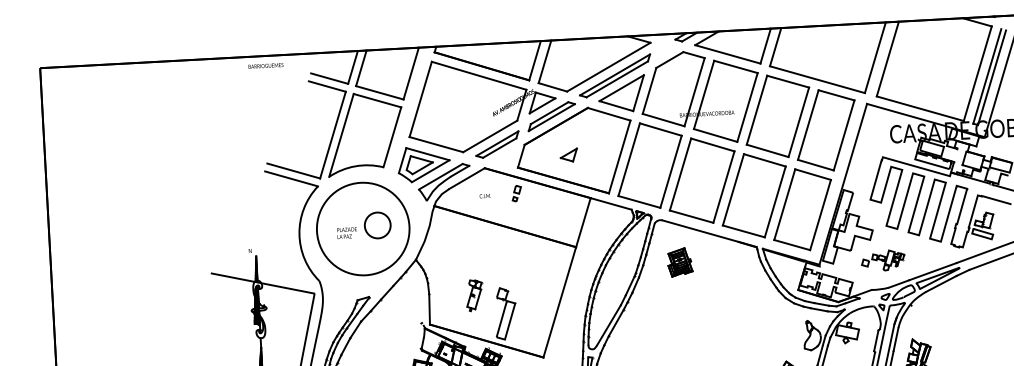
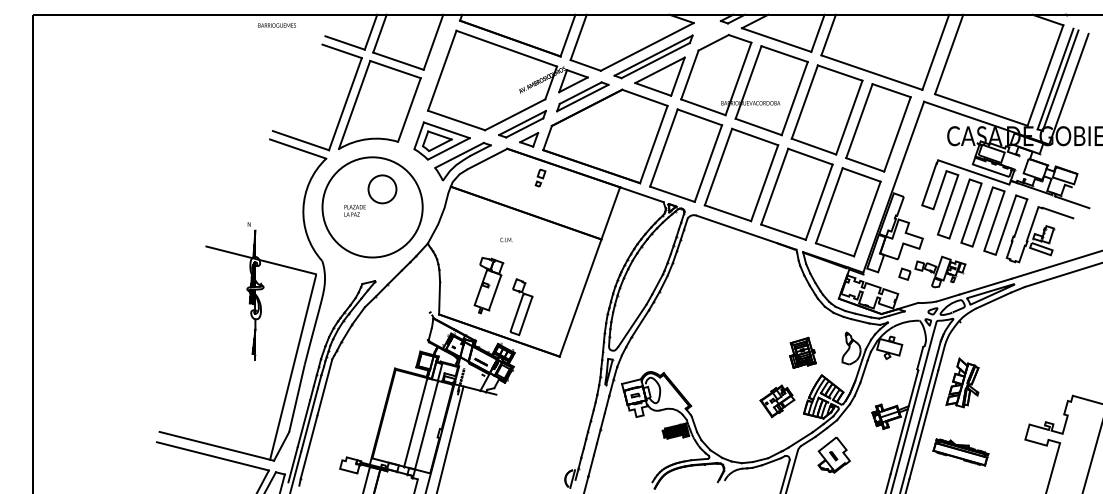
part: (569, 155) -> (529, 139), moved
text: (485, 195) -> (506, 239), moved
circle: (377, 225) -> (382, 189), moved
part: (883, 260) -> (932, 271), size x1.43
part: (679, 262) -> (802, 352), moved
part: (474, 295) -> (488, 285), size x1.67

